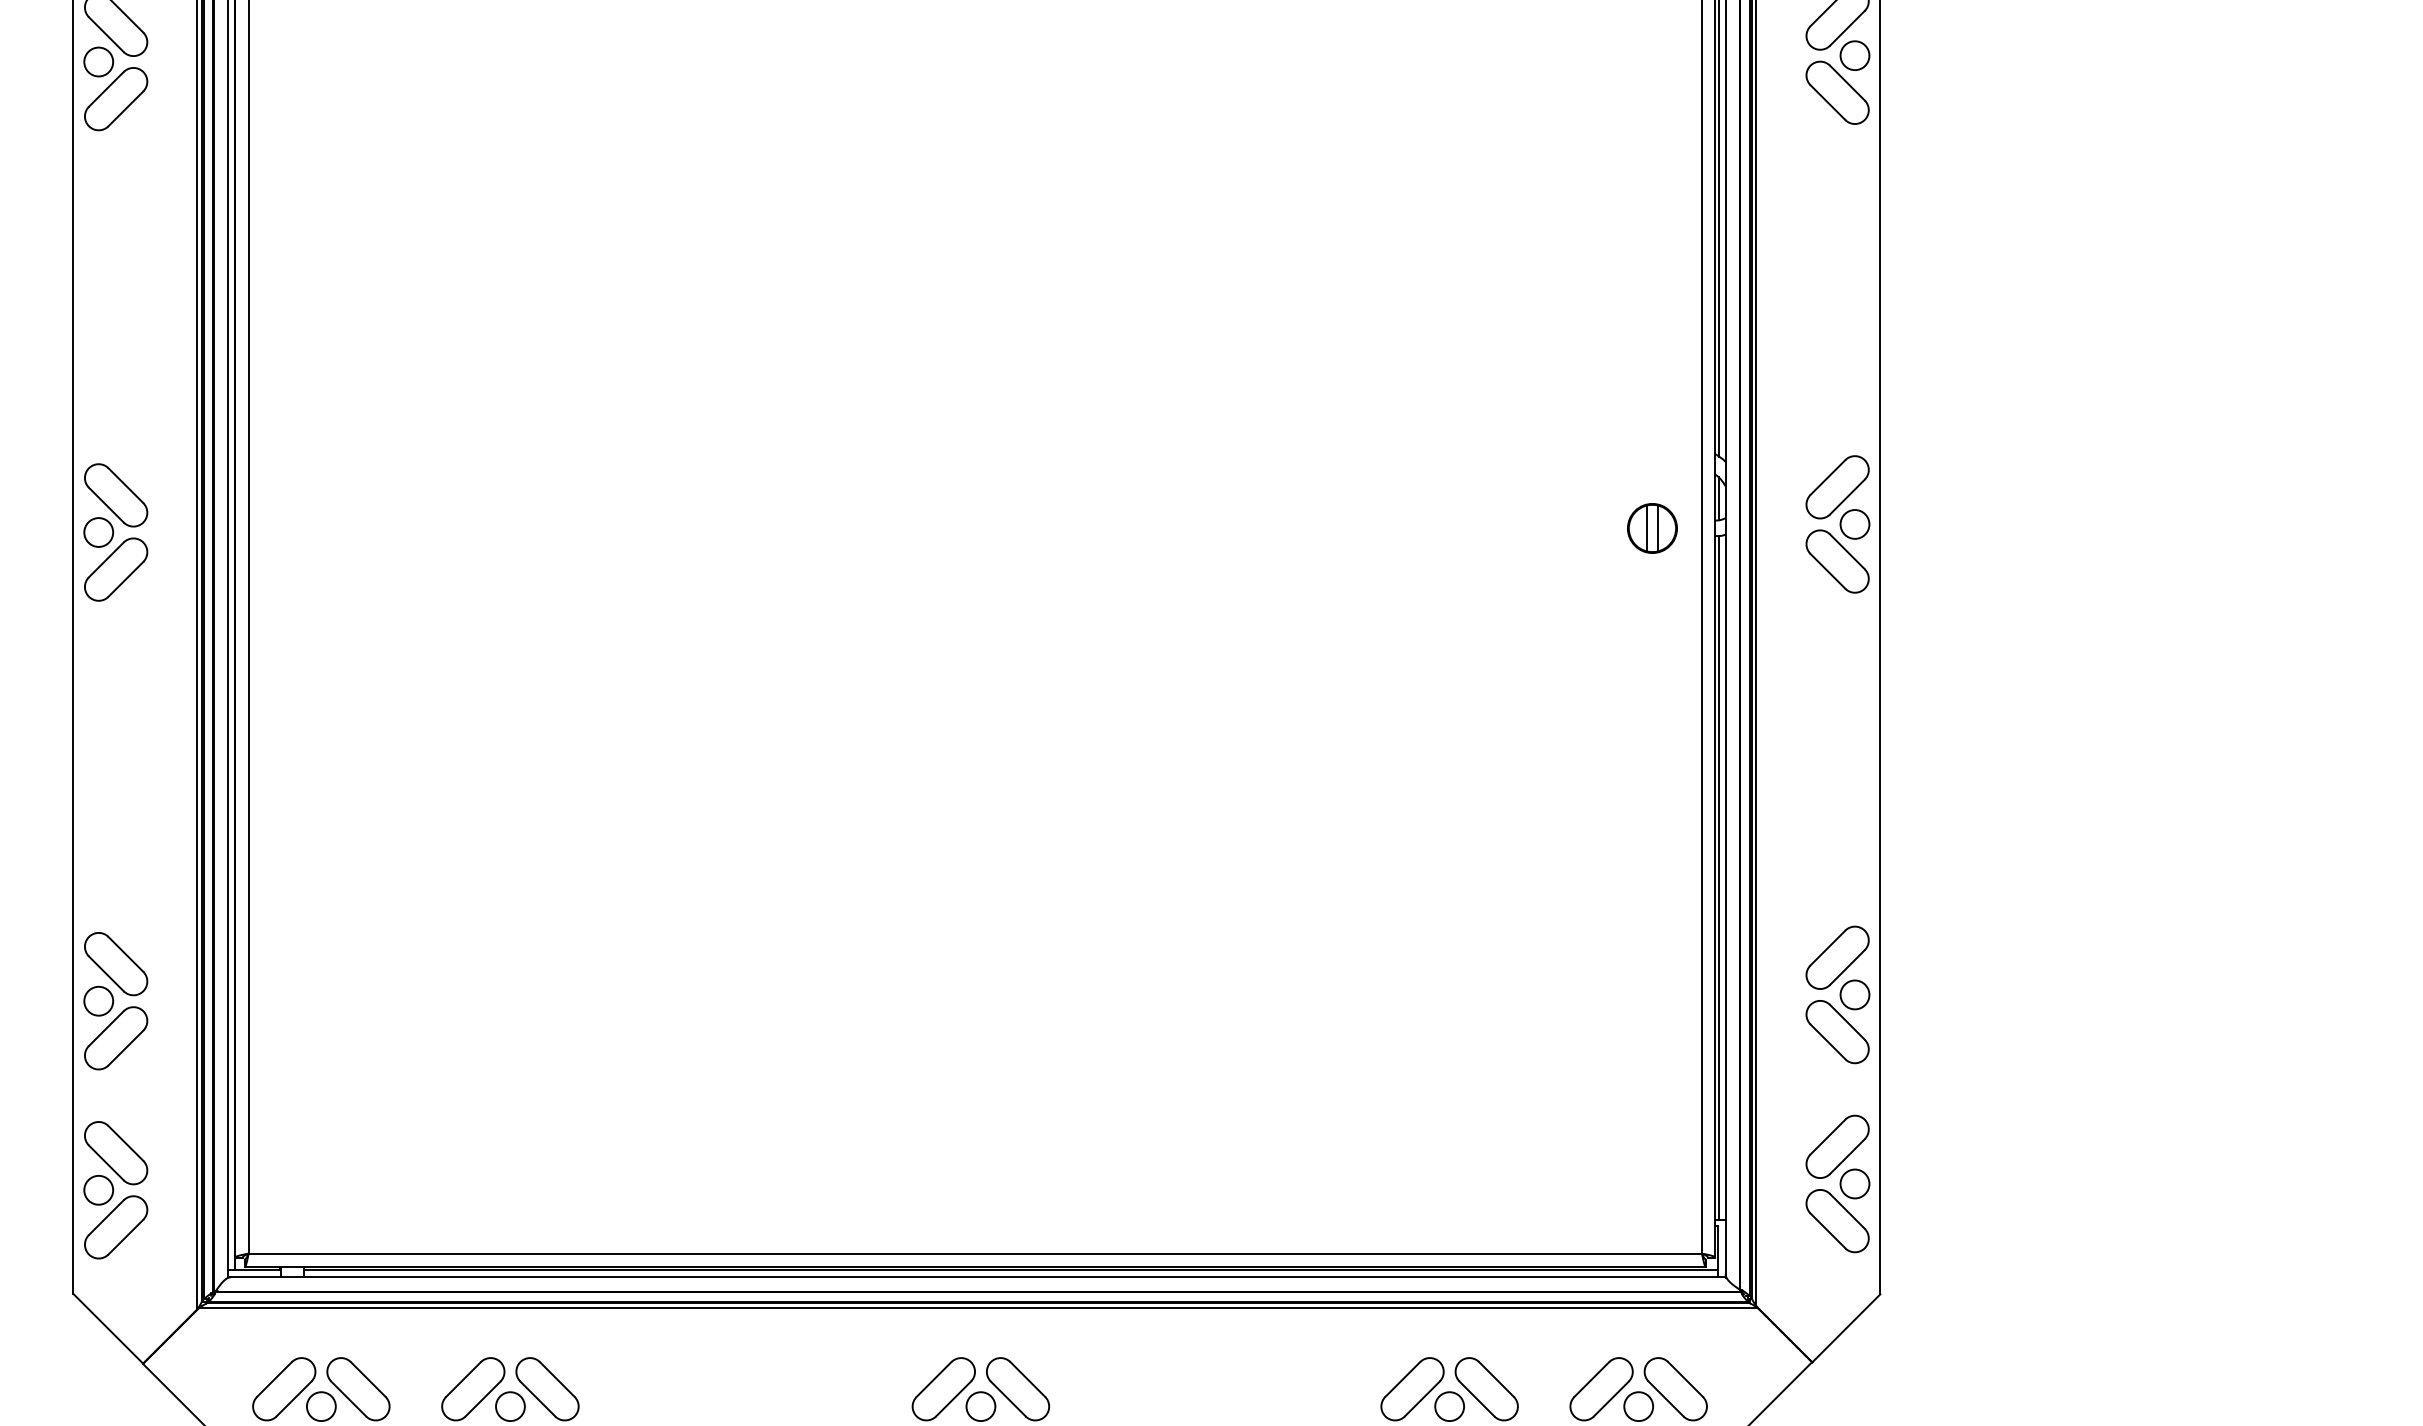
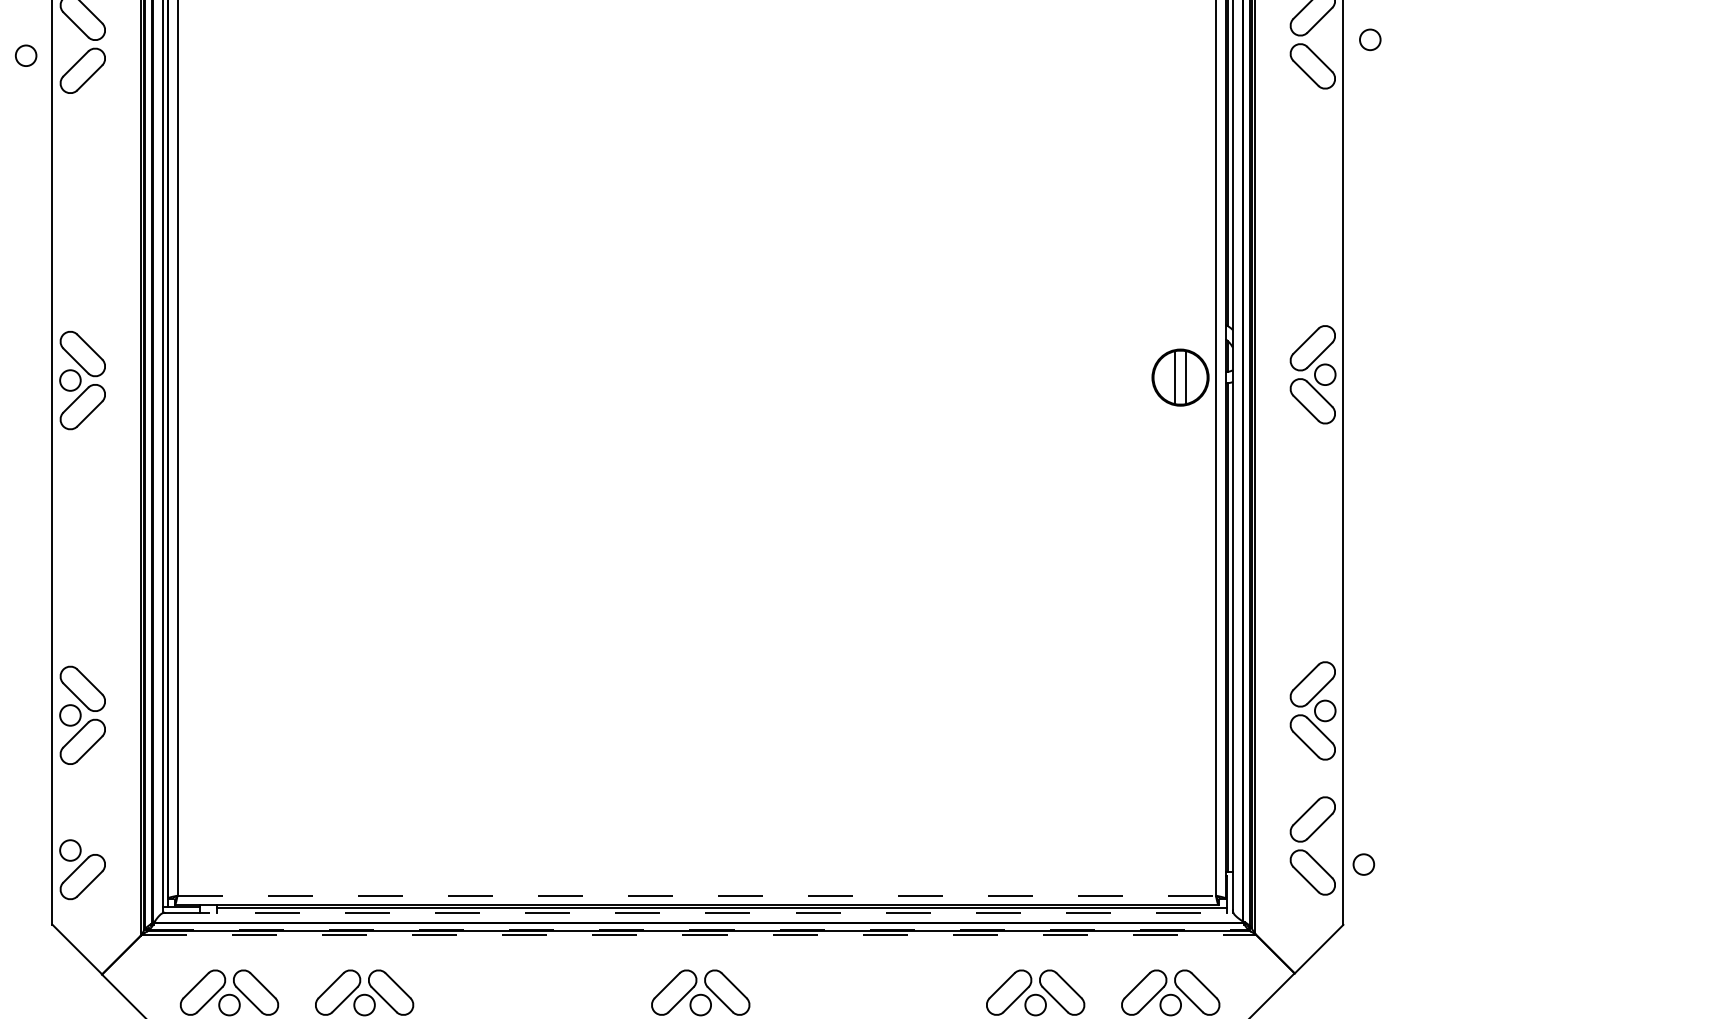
circle: (1854, 55) -> (1369, 39), moved
circle: (98, 61) -> (25, 55), moved
part: (1652, 528) -> (1180, 377), size x1.6
part: (116, 1153) -> (83, 824), removed
circle: (1854, 1183) -> (1363, 864), moved
line: (975, 1253) -> (696, 895), solid -> dashed
line: (978, 1277) -> (699, 912), solid -> dashed
line: (978, 1301) -> (699, 929), solid -> dashed
line: (978, 1307) -> (699, 934), solid -> dashed

